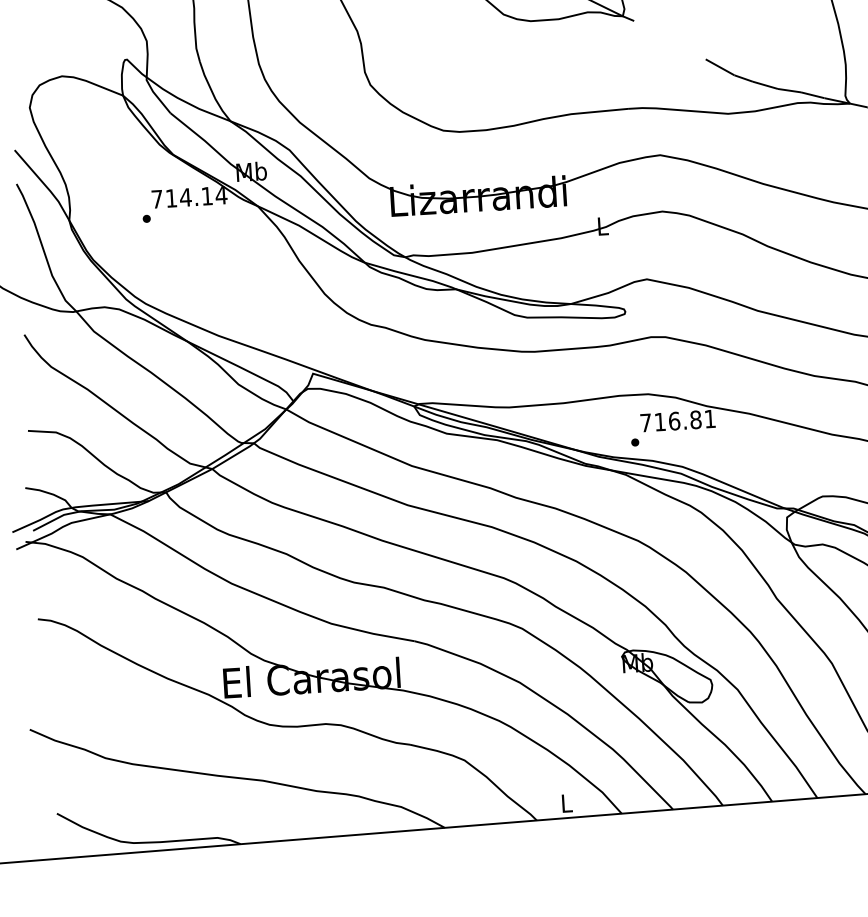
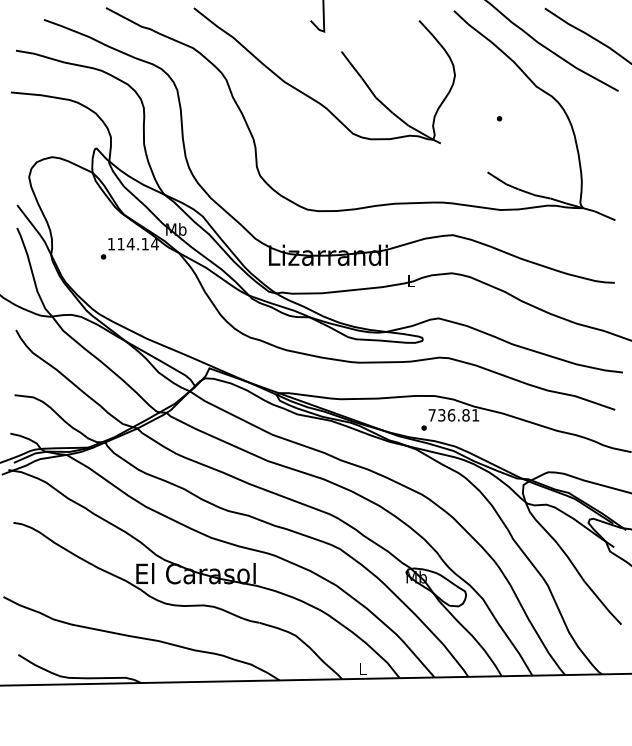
text: (155, 199) -> (110, 244), 714.14 -> 114.14
text: (659, 422) -> (441, 415), 716.81 -> 736.81

